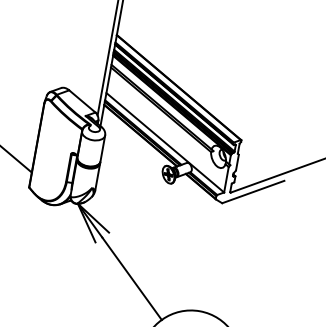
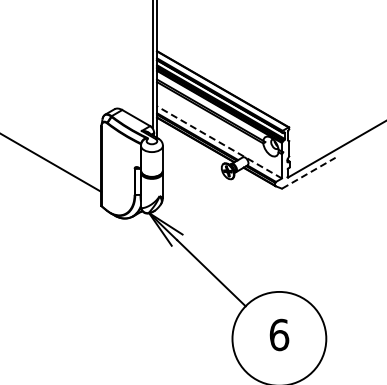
line: (165, 142) -> (219, 142), solid -> dashed
line: (252, 192) -> (308, 173), solid -> dashed

